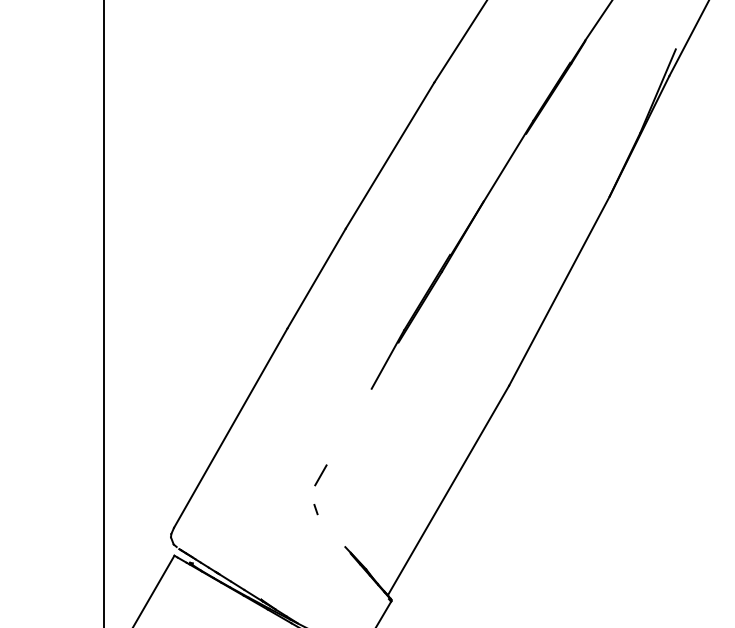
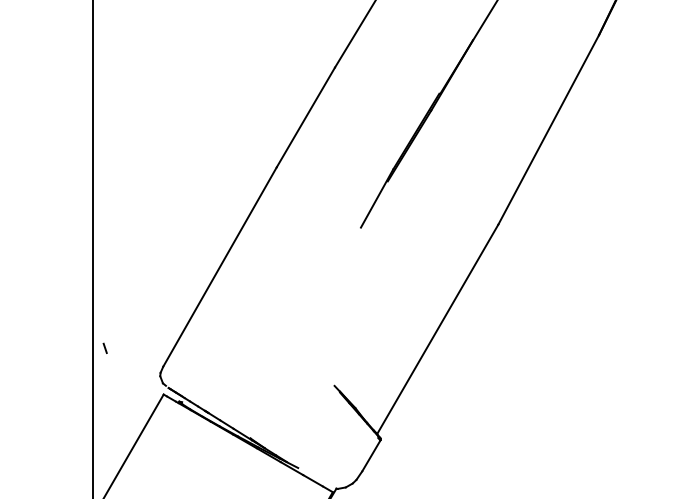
line: (320, 475) -> (309, 314), removed
line: (315, 509) -> (104, 348), moved

